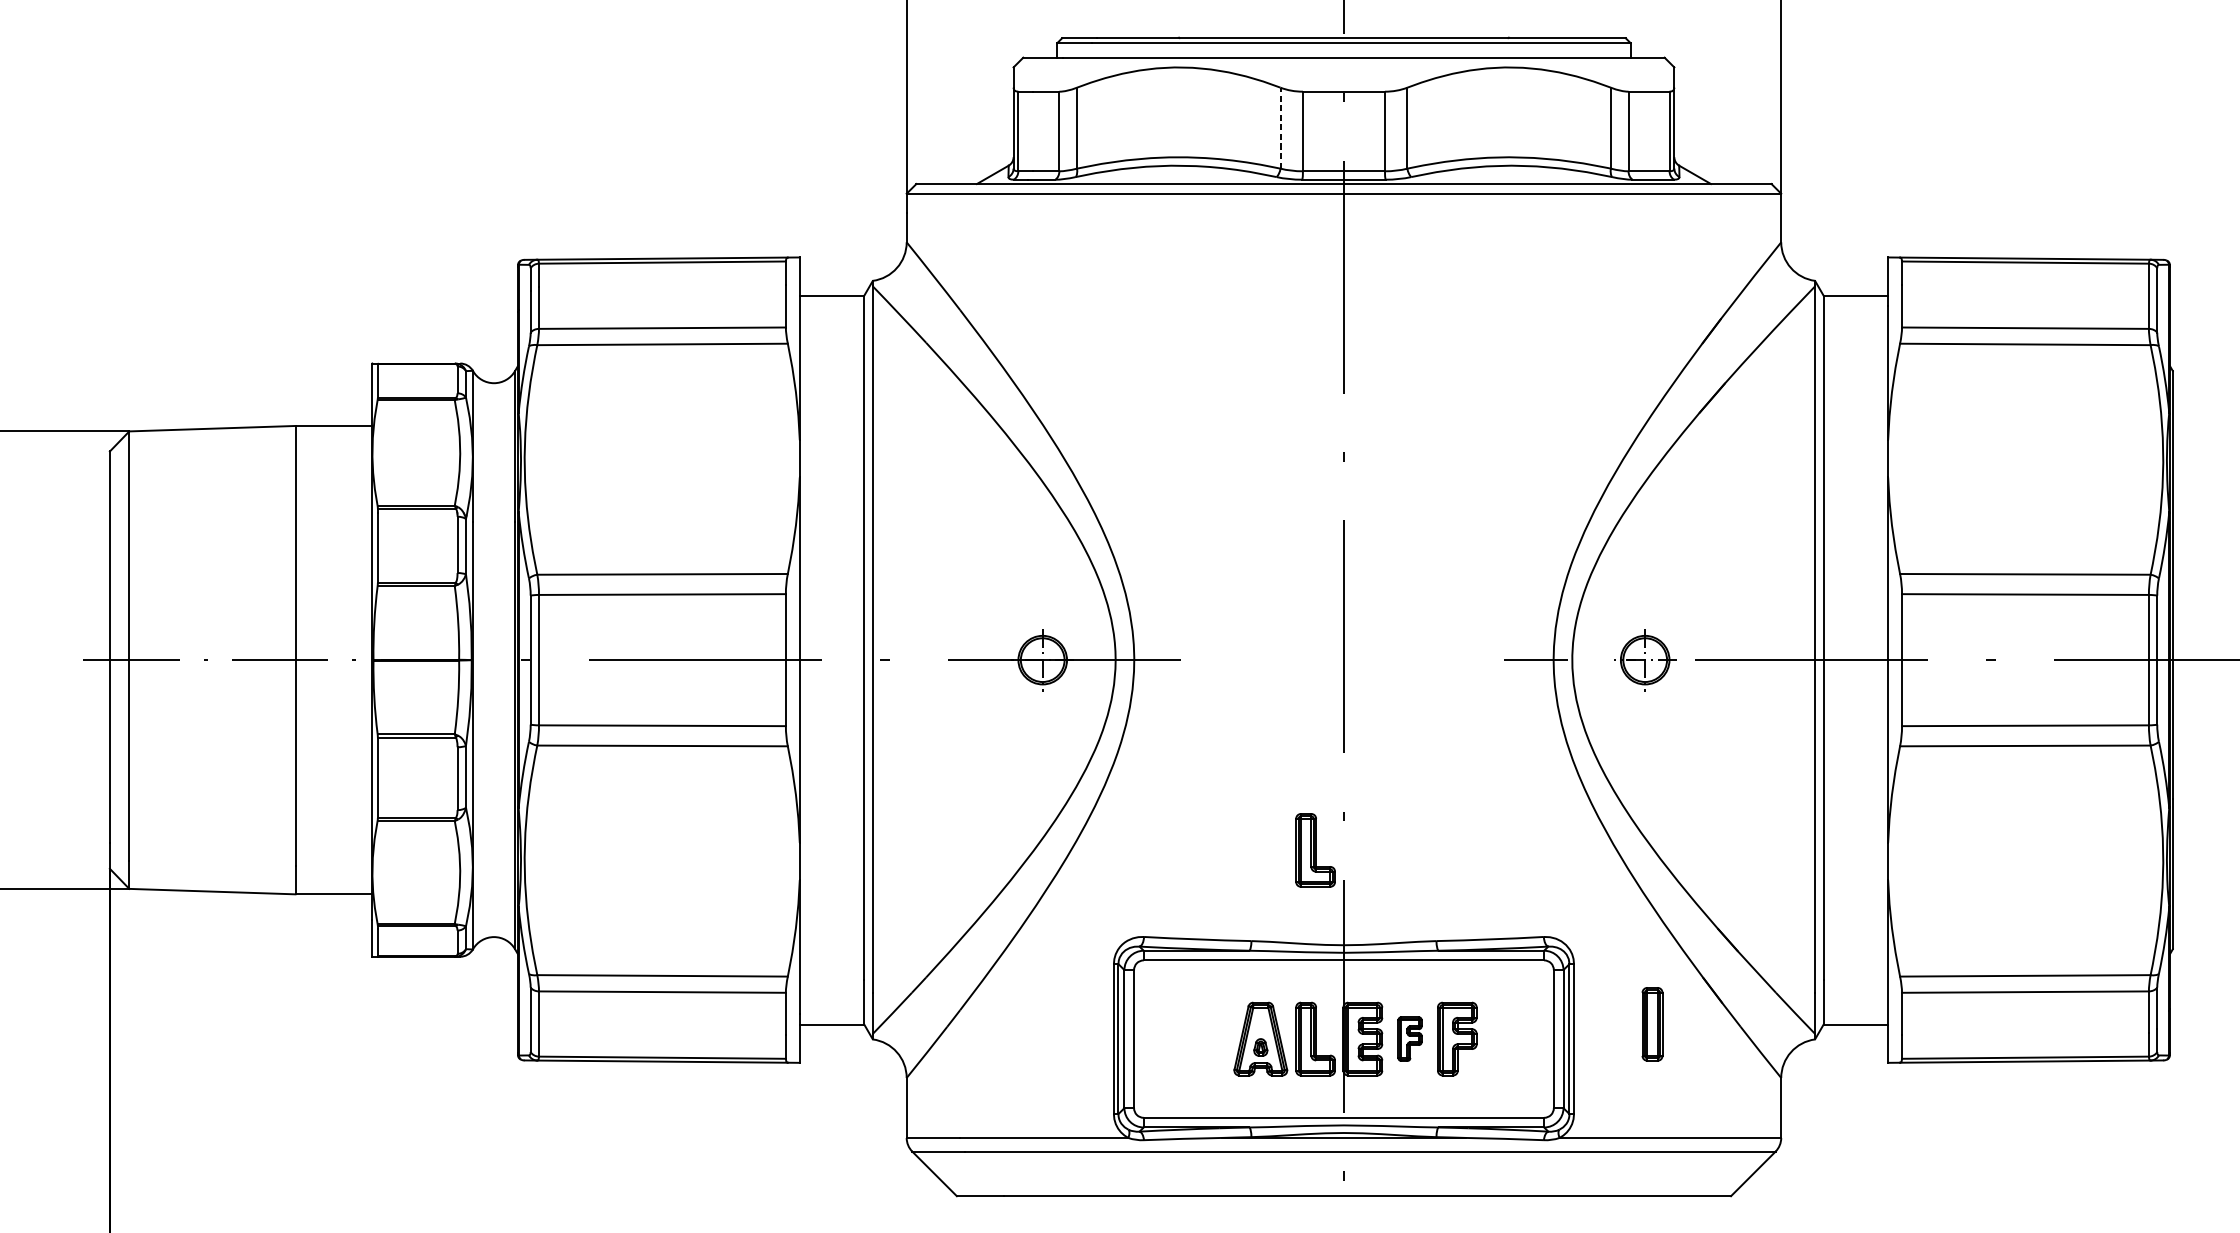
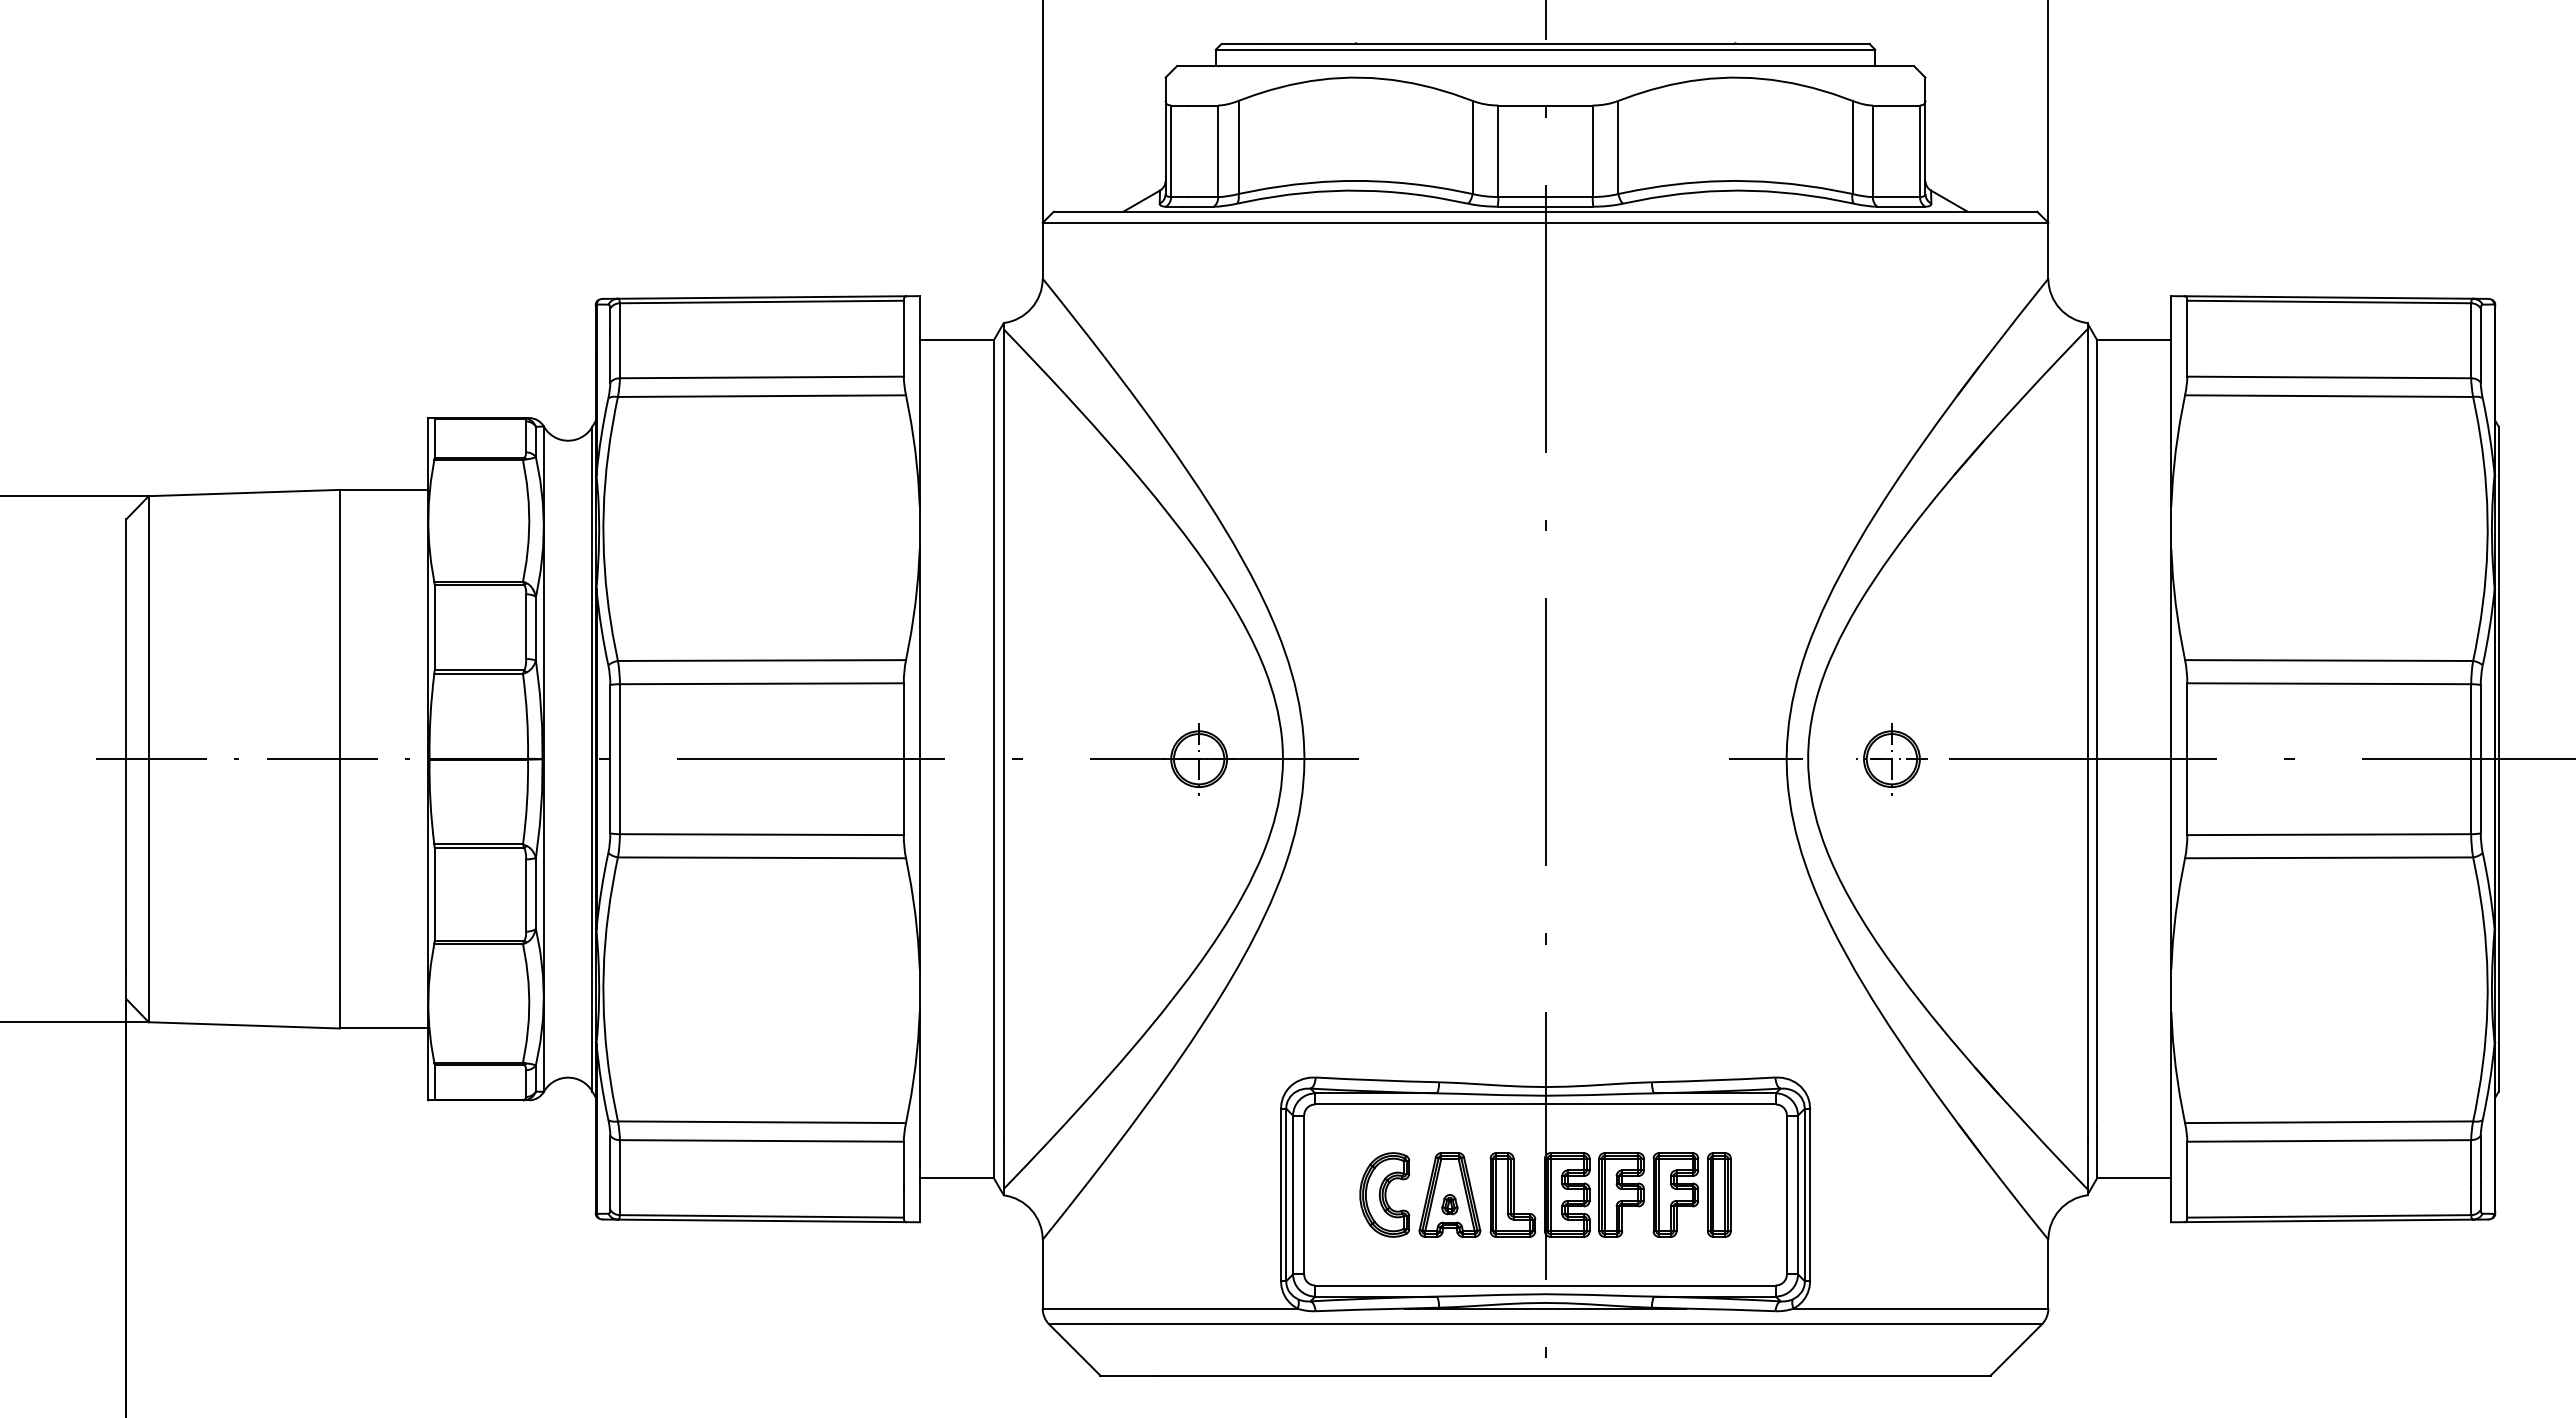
line: (1280, 128) -> (1472, 147), dashed -> solid
part: (1315, 849) -> (1512, 977), removed
part: (1652, 1023) -> (1719, 1194), moved
part: (1203, 1038) -> (1384, 1194), added
part: (1410, 1038) -> (1621, 1194), size x1.67

